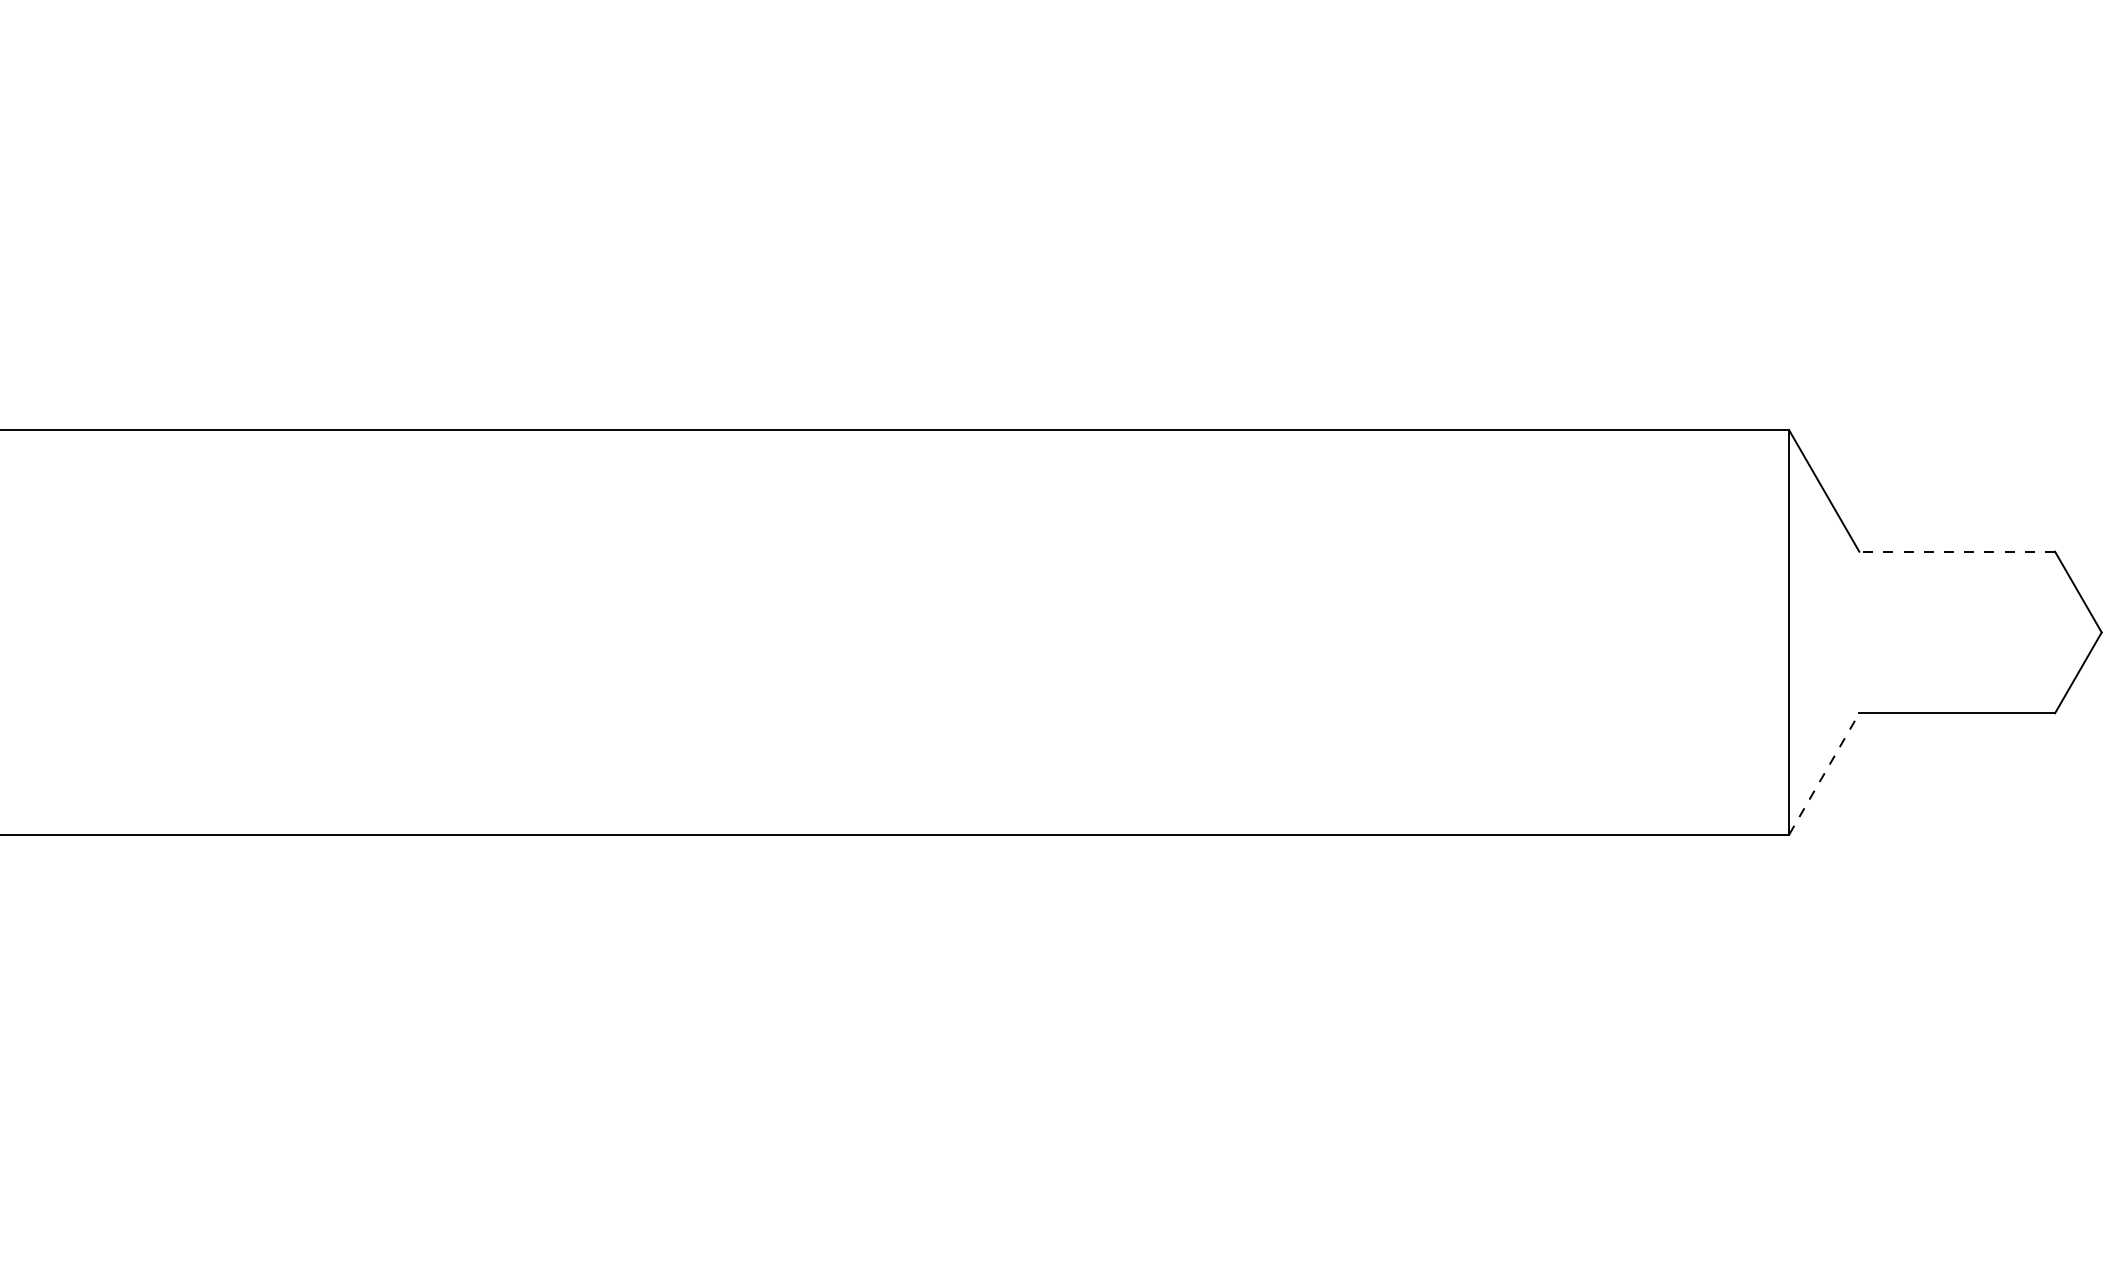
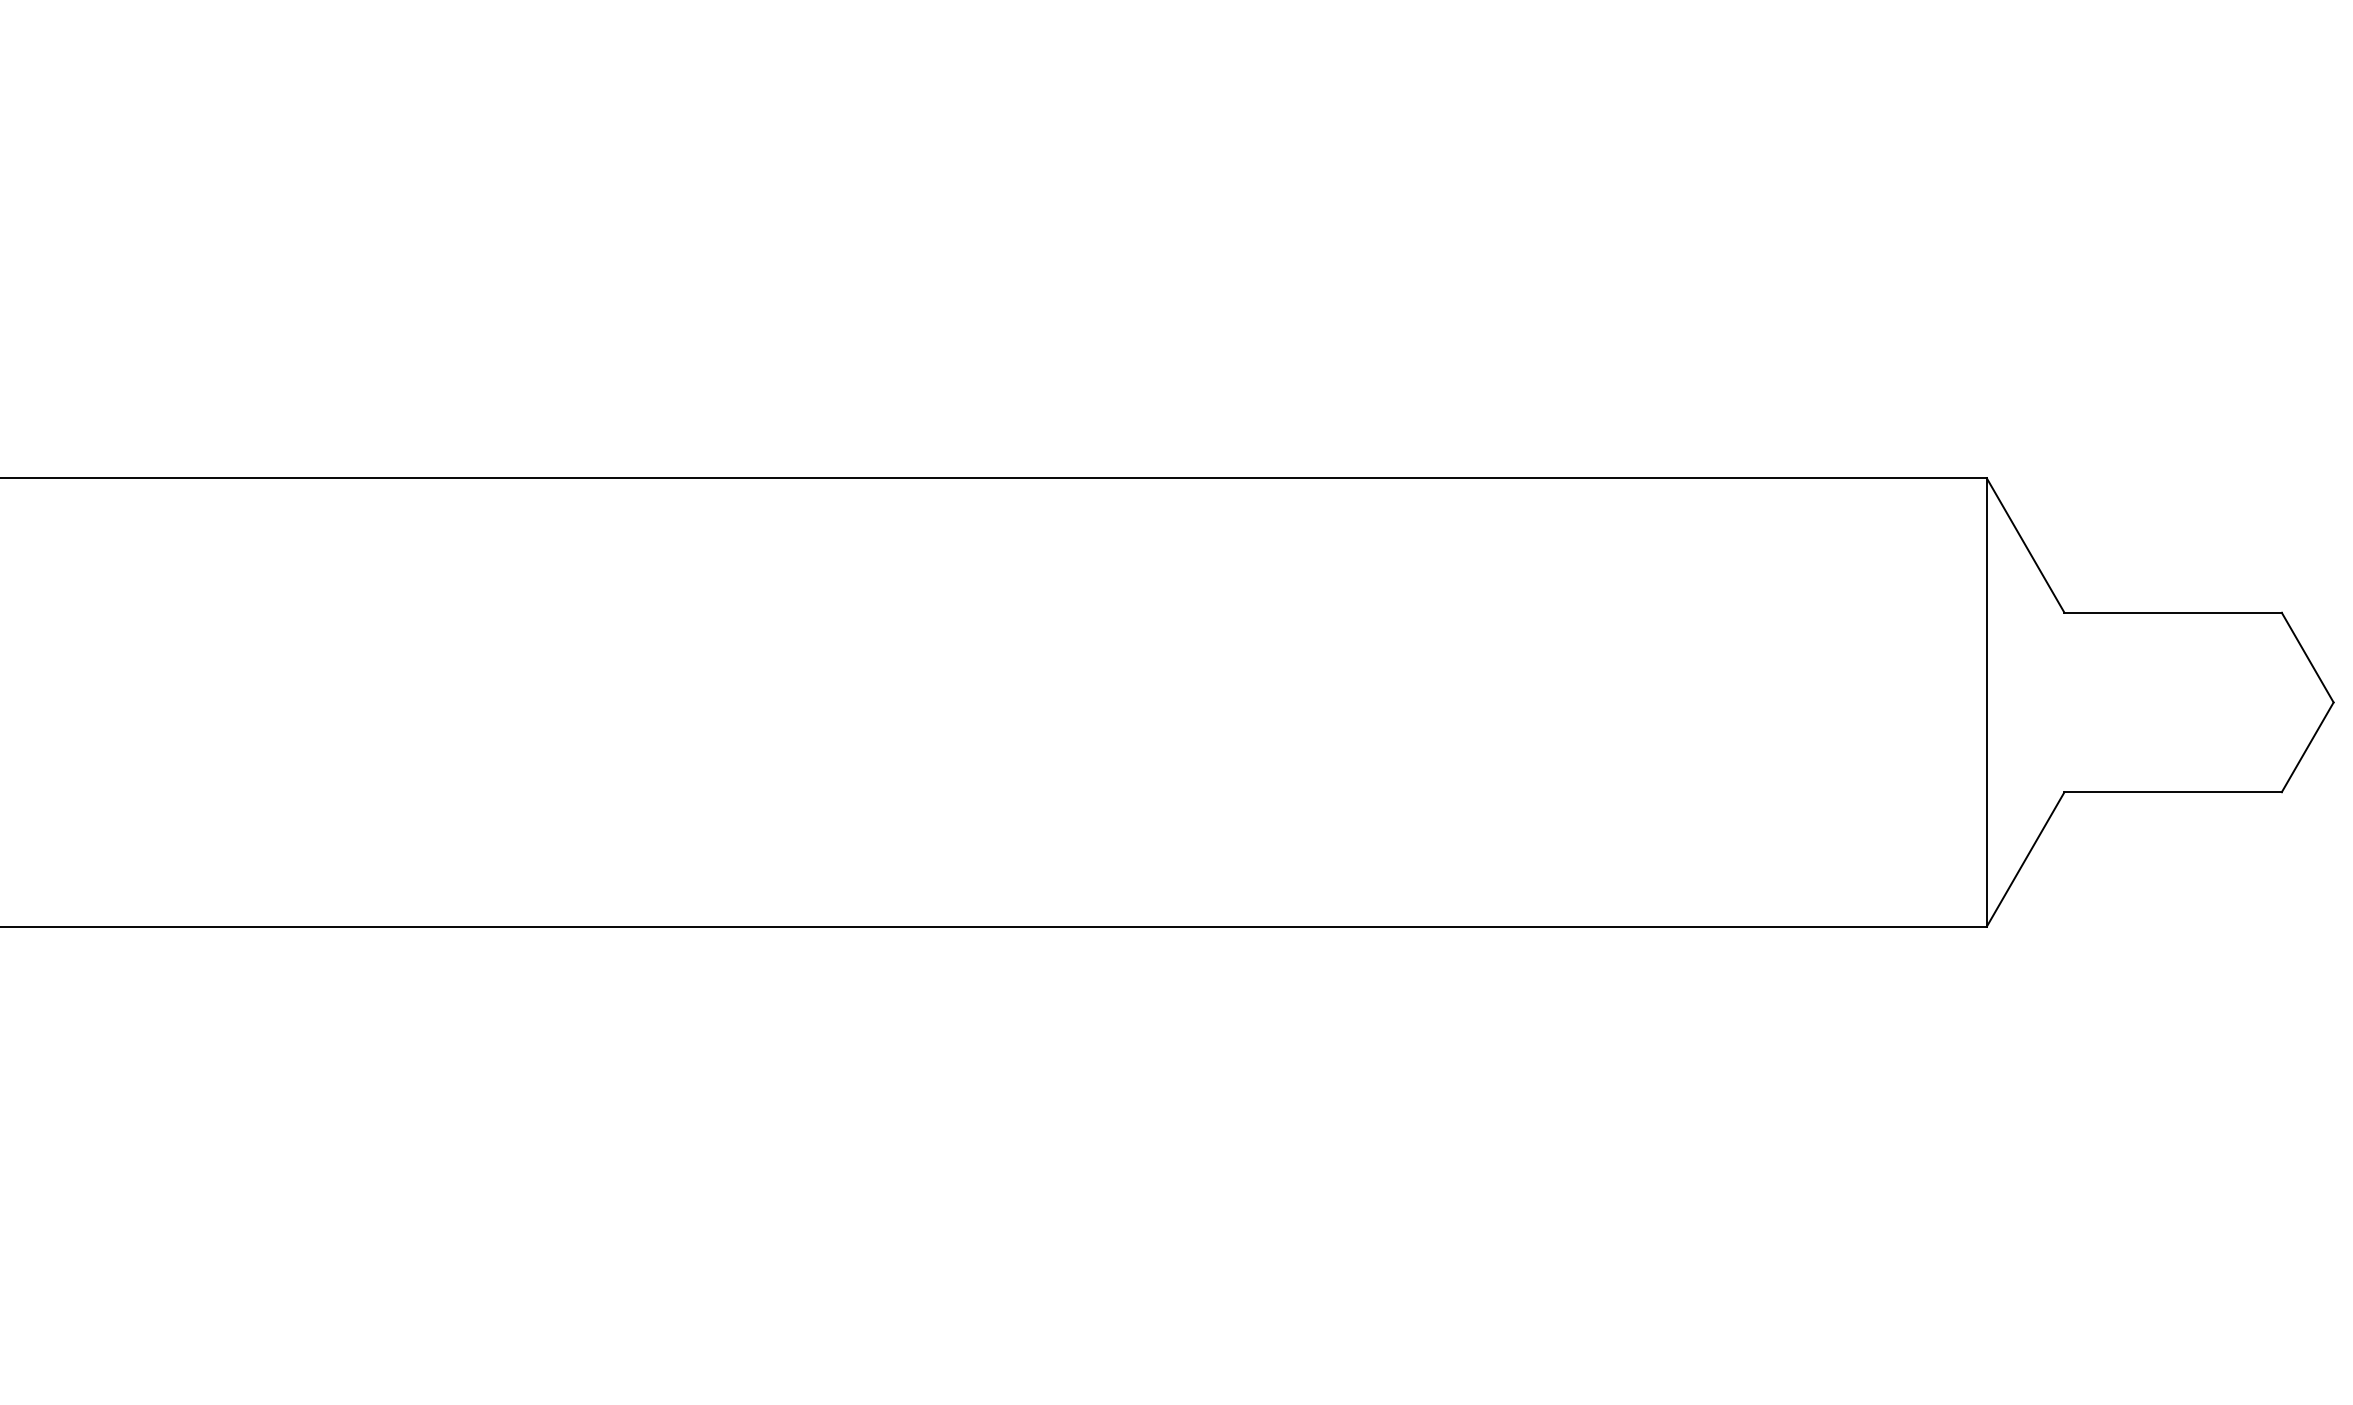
line: (1957, 551) -> (2173, 612), dashed -> solid
line: (1824, 773) -> (2025, 859), dashed -> solid

